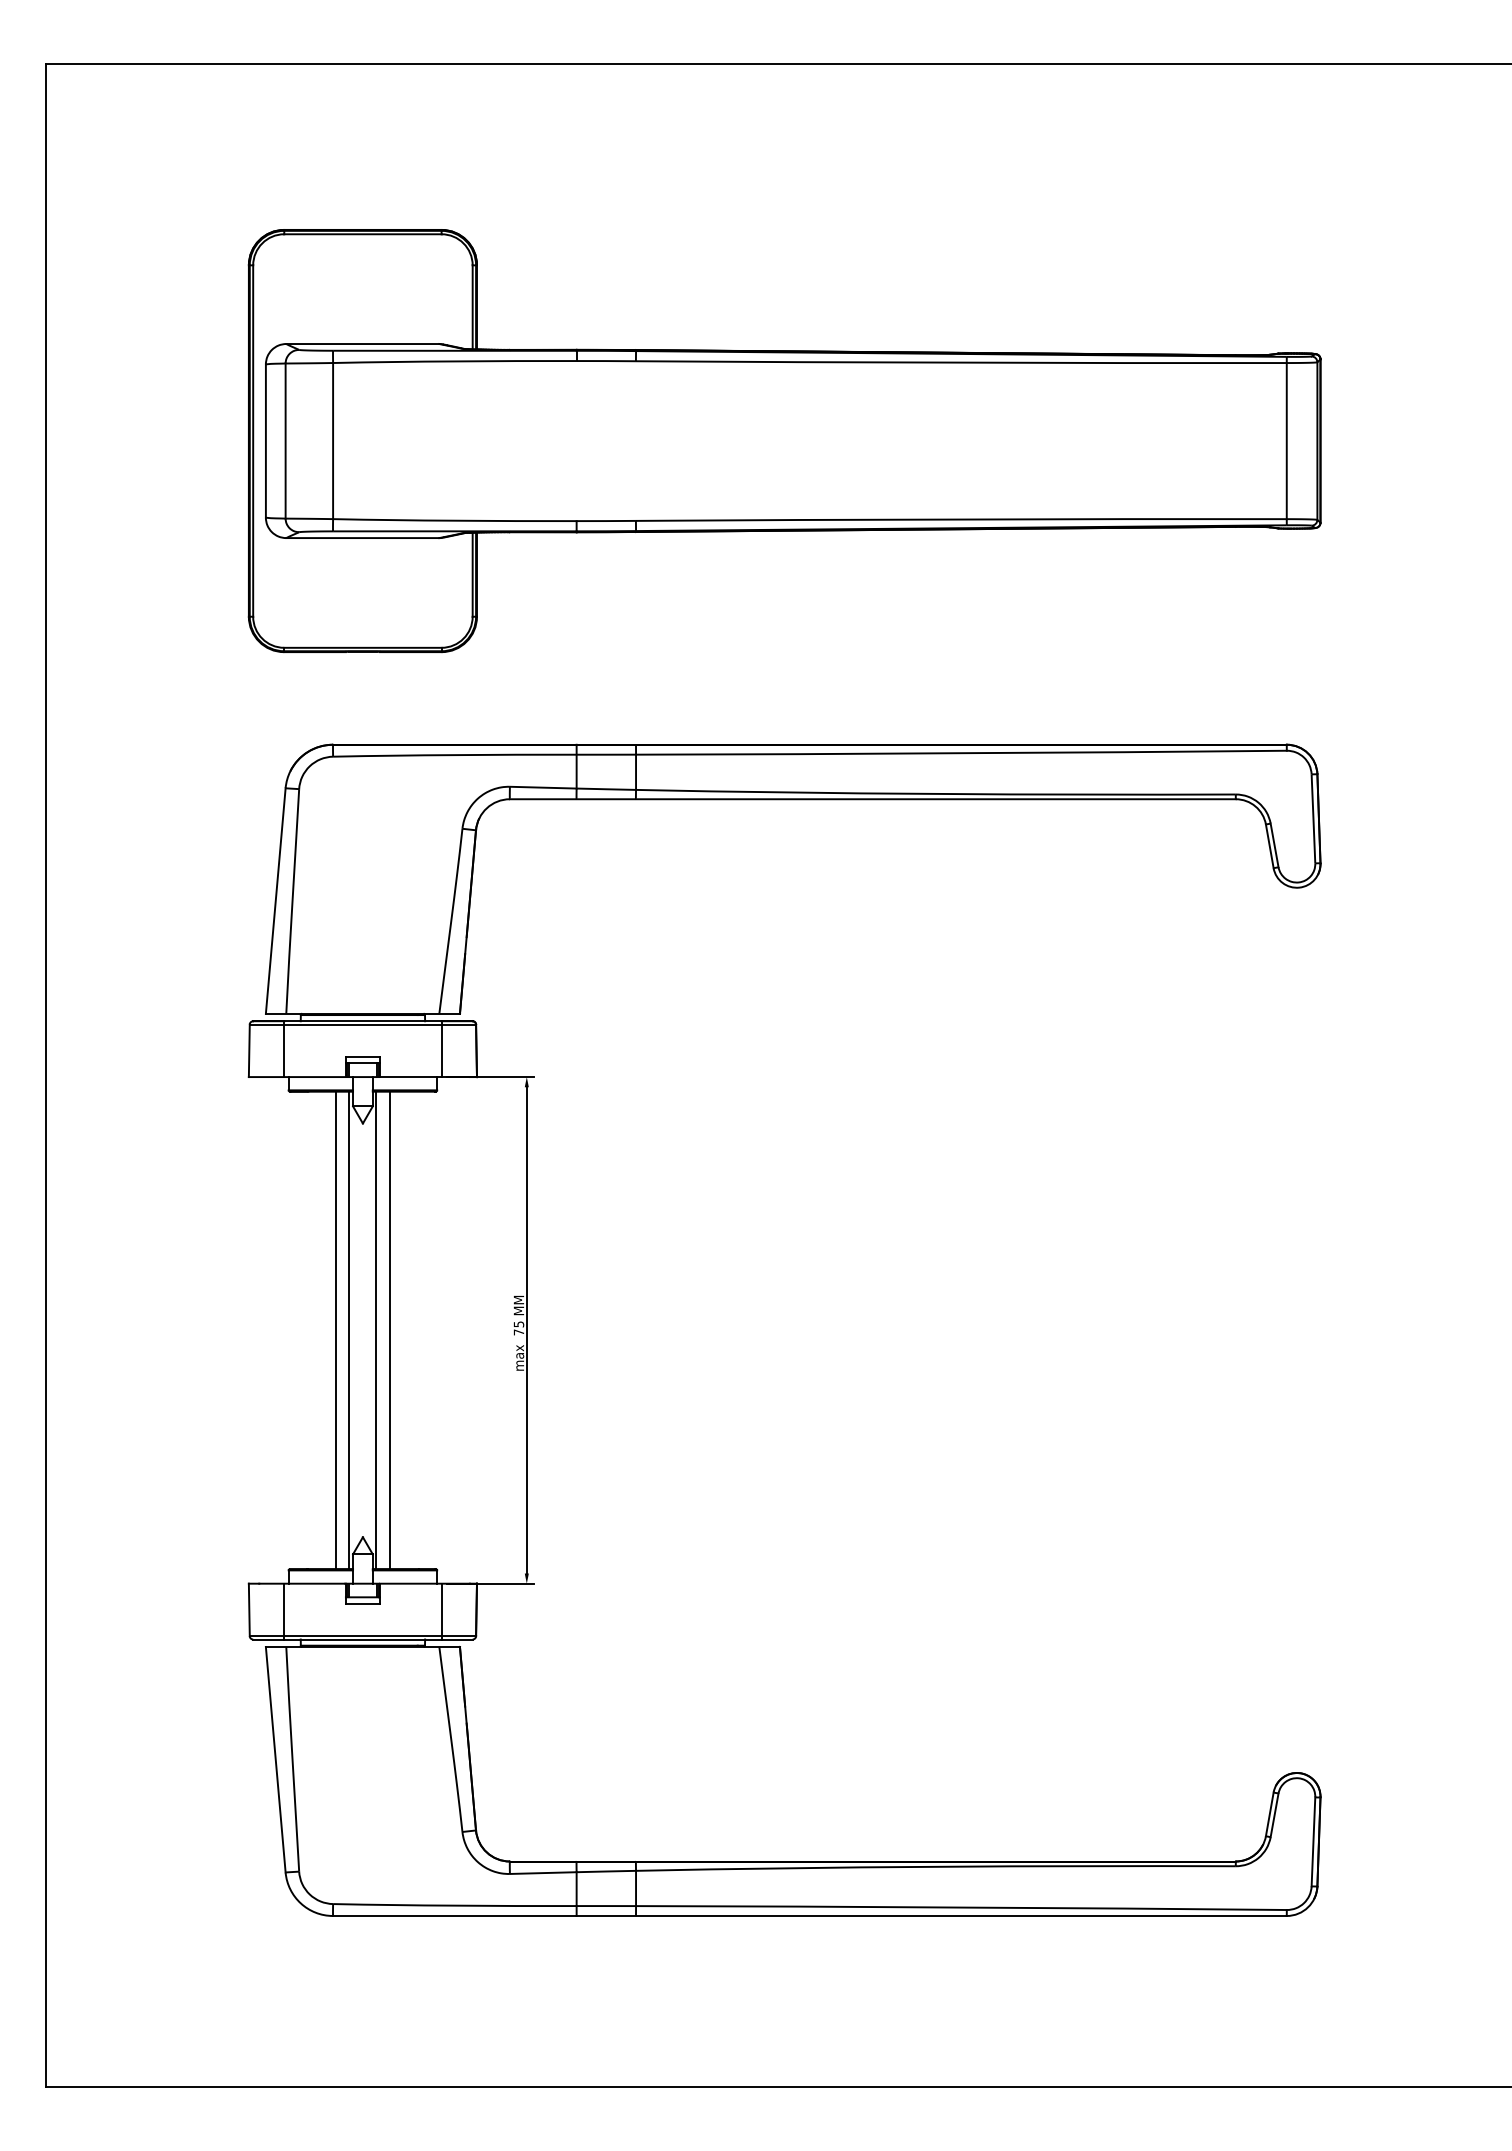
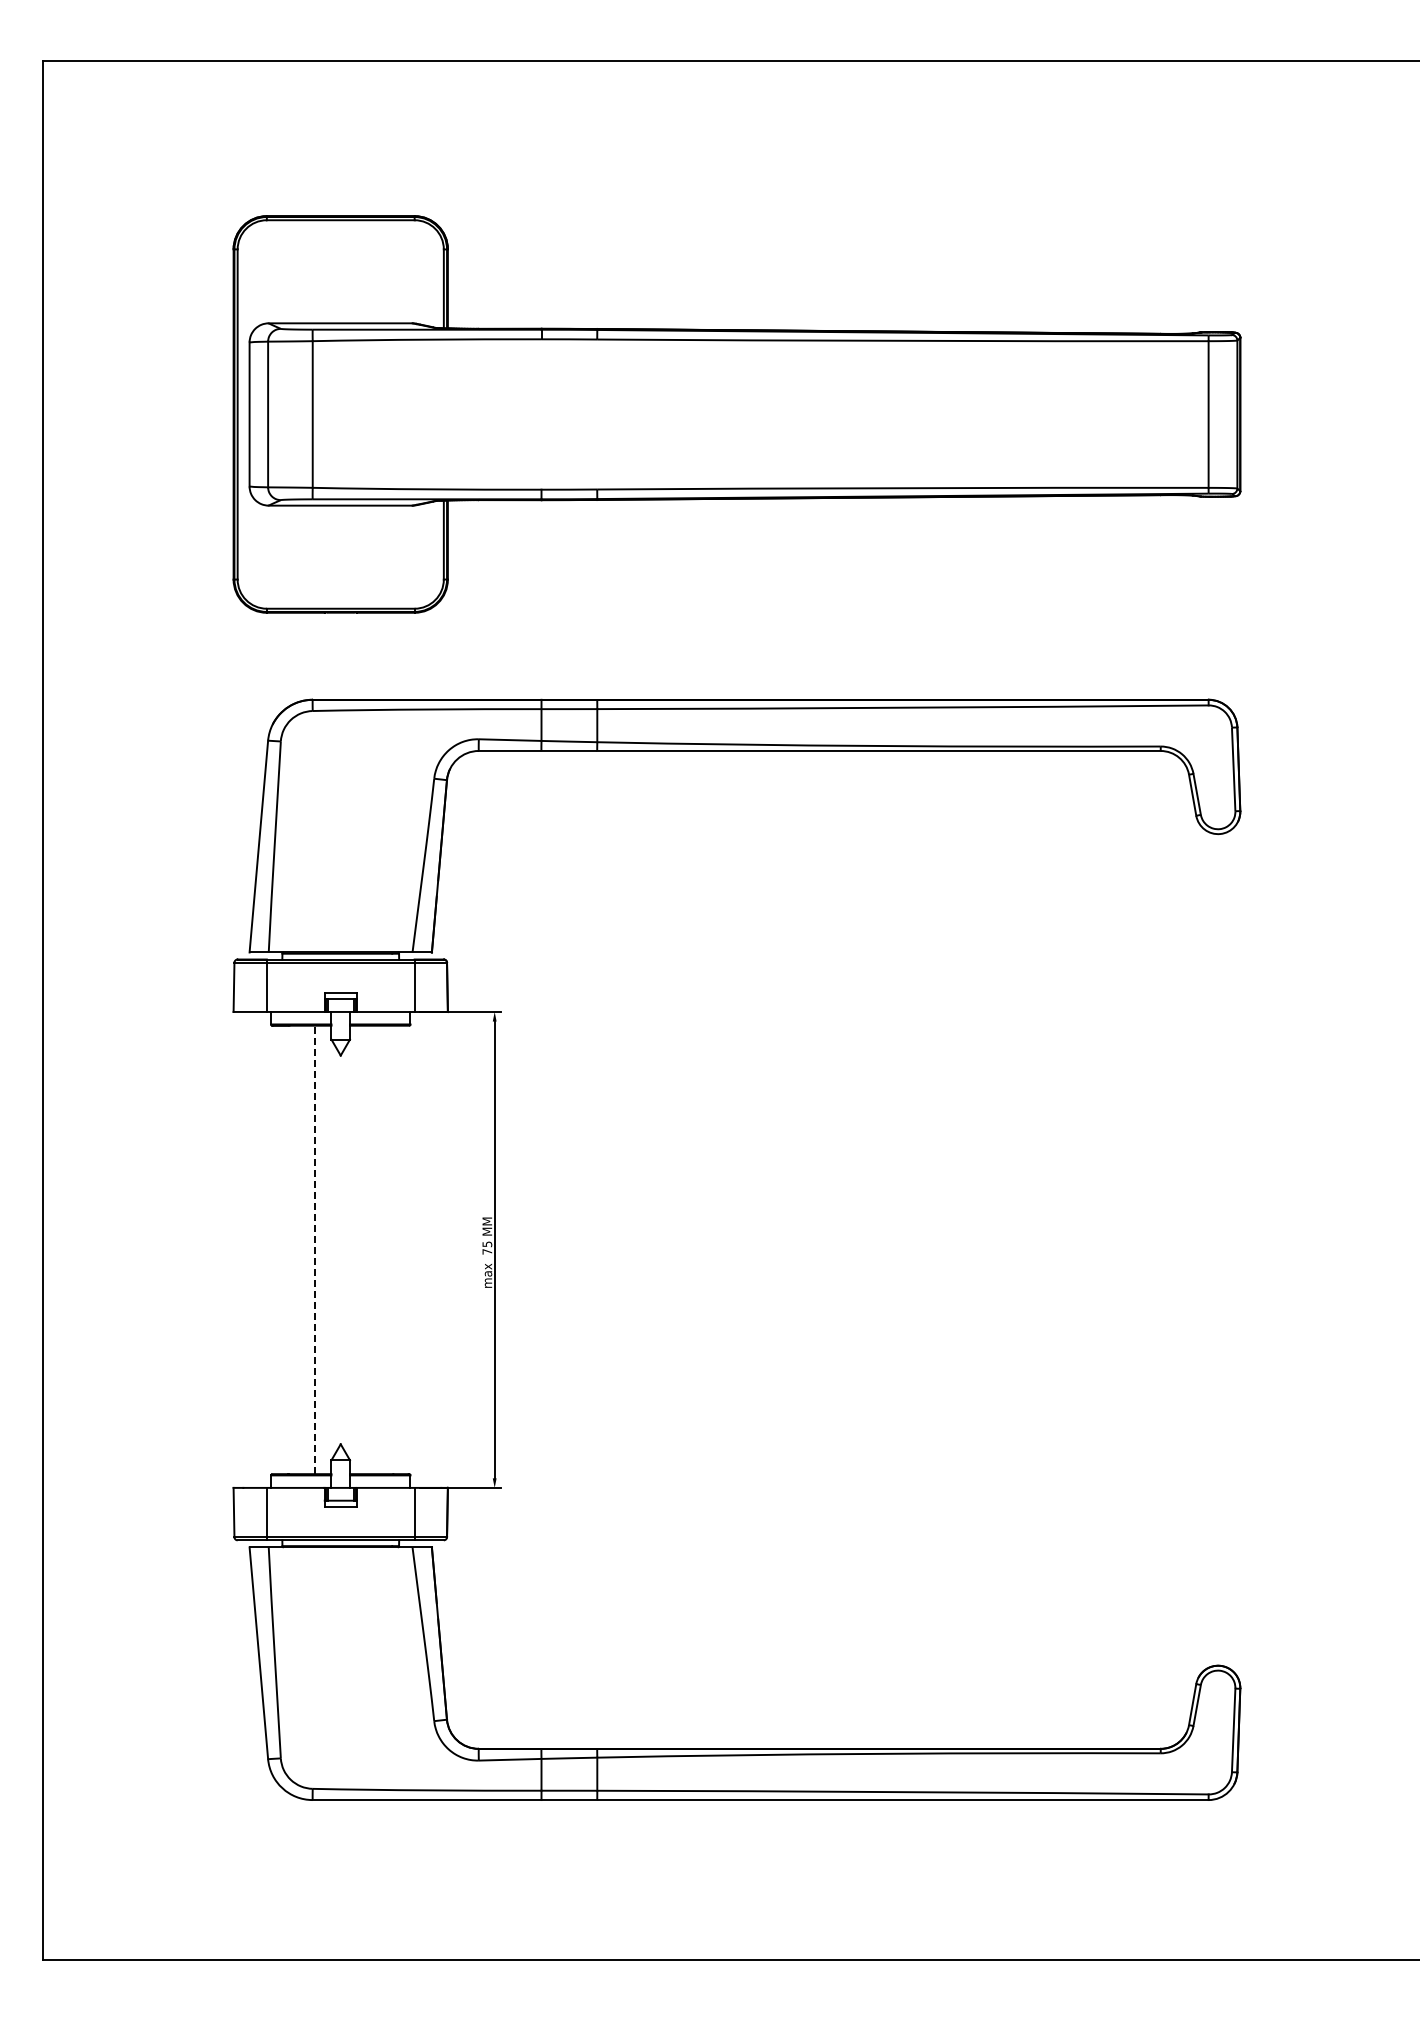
line: (336, 1329) -> (315, 1249), solid -> dashed
line: (349, 1329) -> (328, 1249), removed
line: (376, 1329) -> (353, 1249), removed
line: (390, 1329) -> (366, 1249), removed

